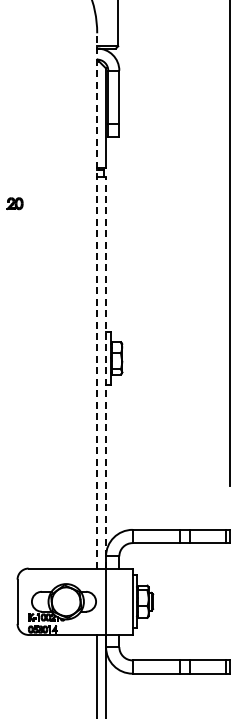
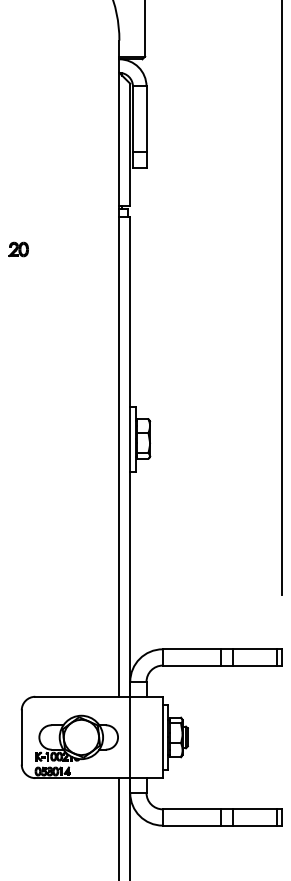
line: (97, 300) -> (119, 368), dashed -> solid
line: (106, 372) -> (130, 456), dashed -> solid

